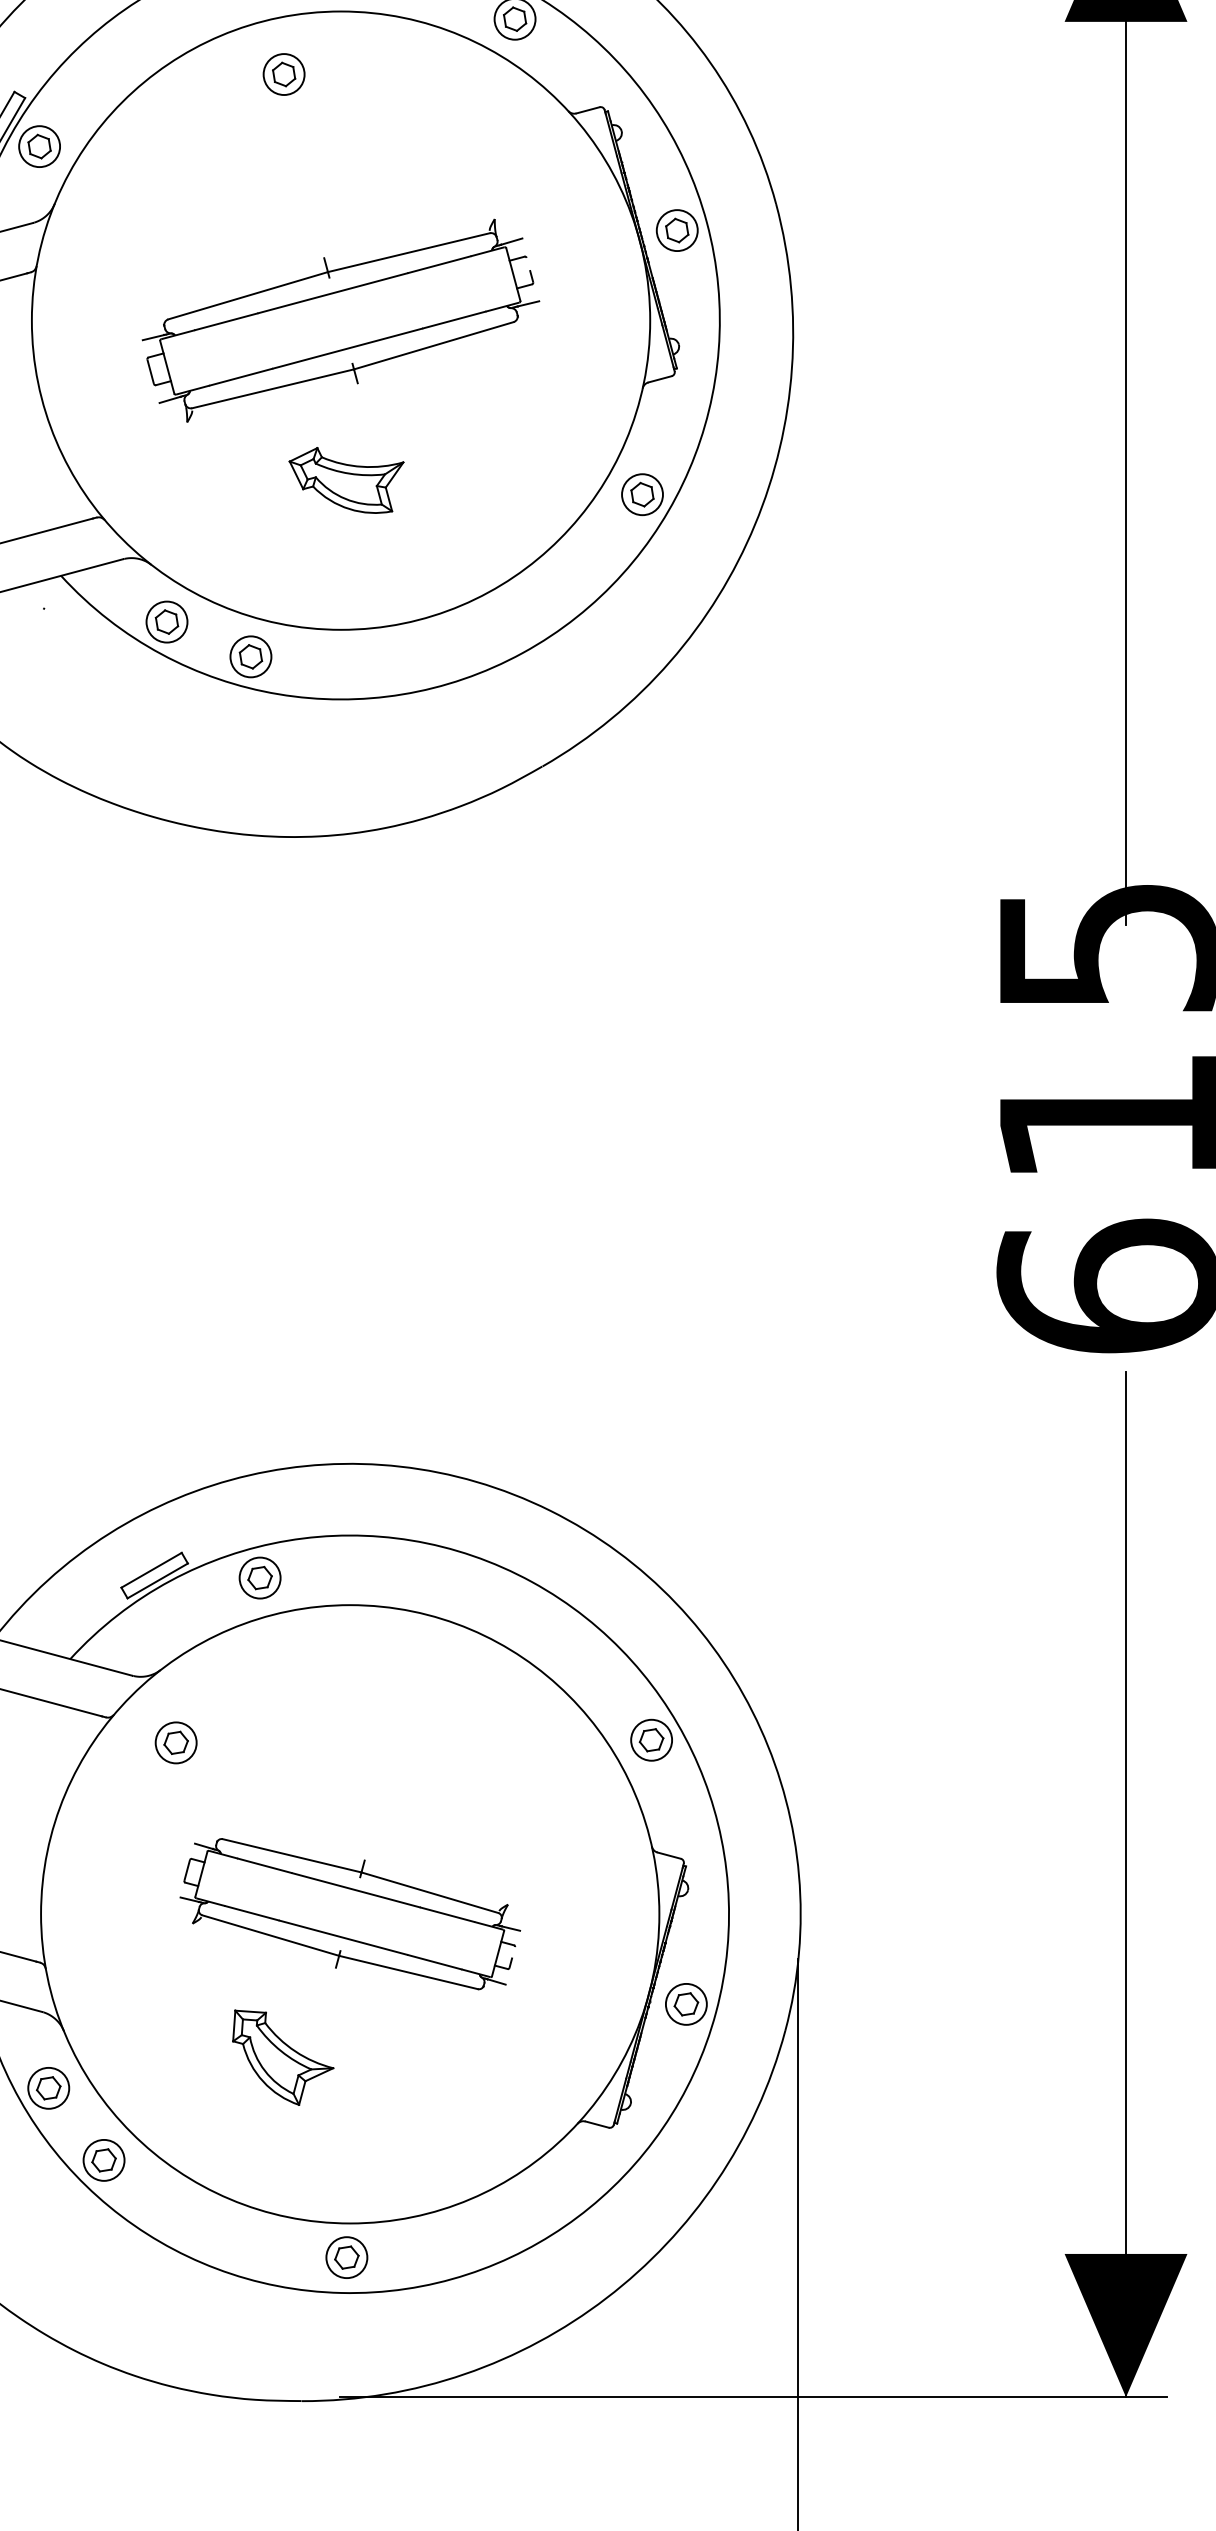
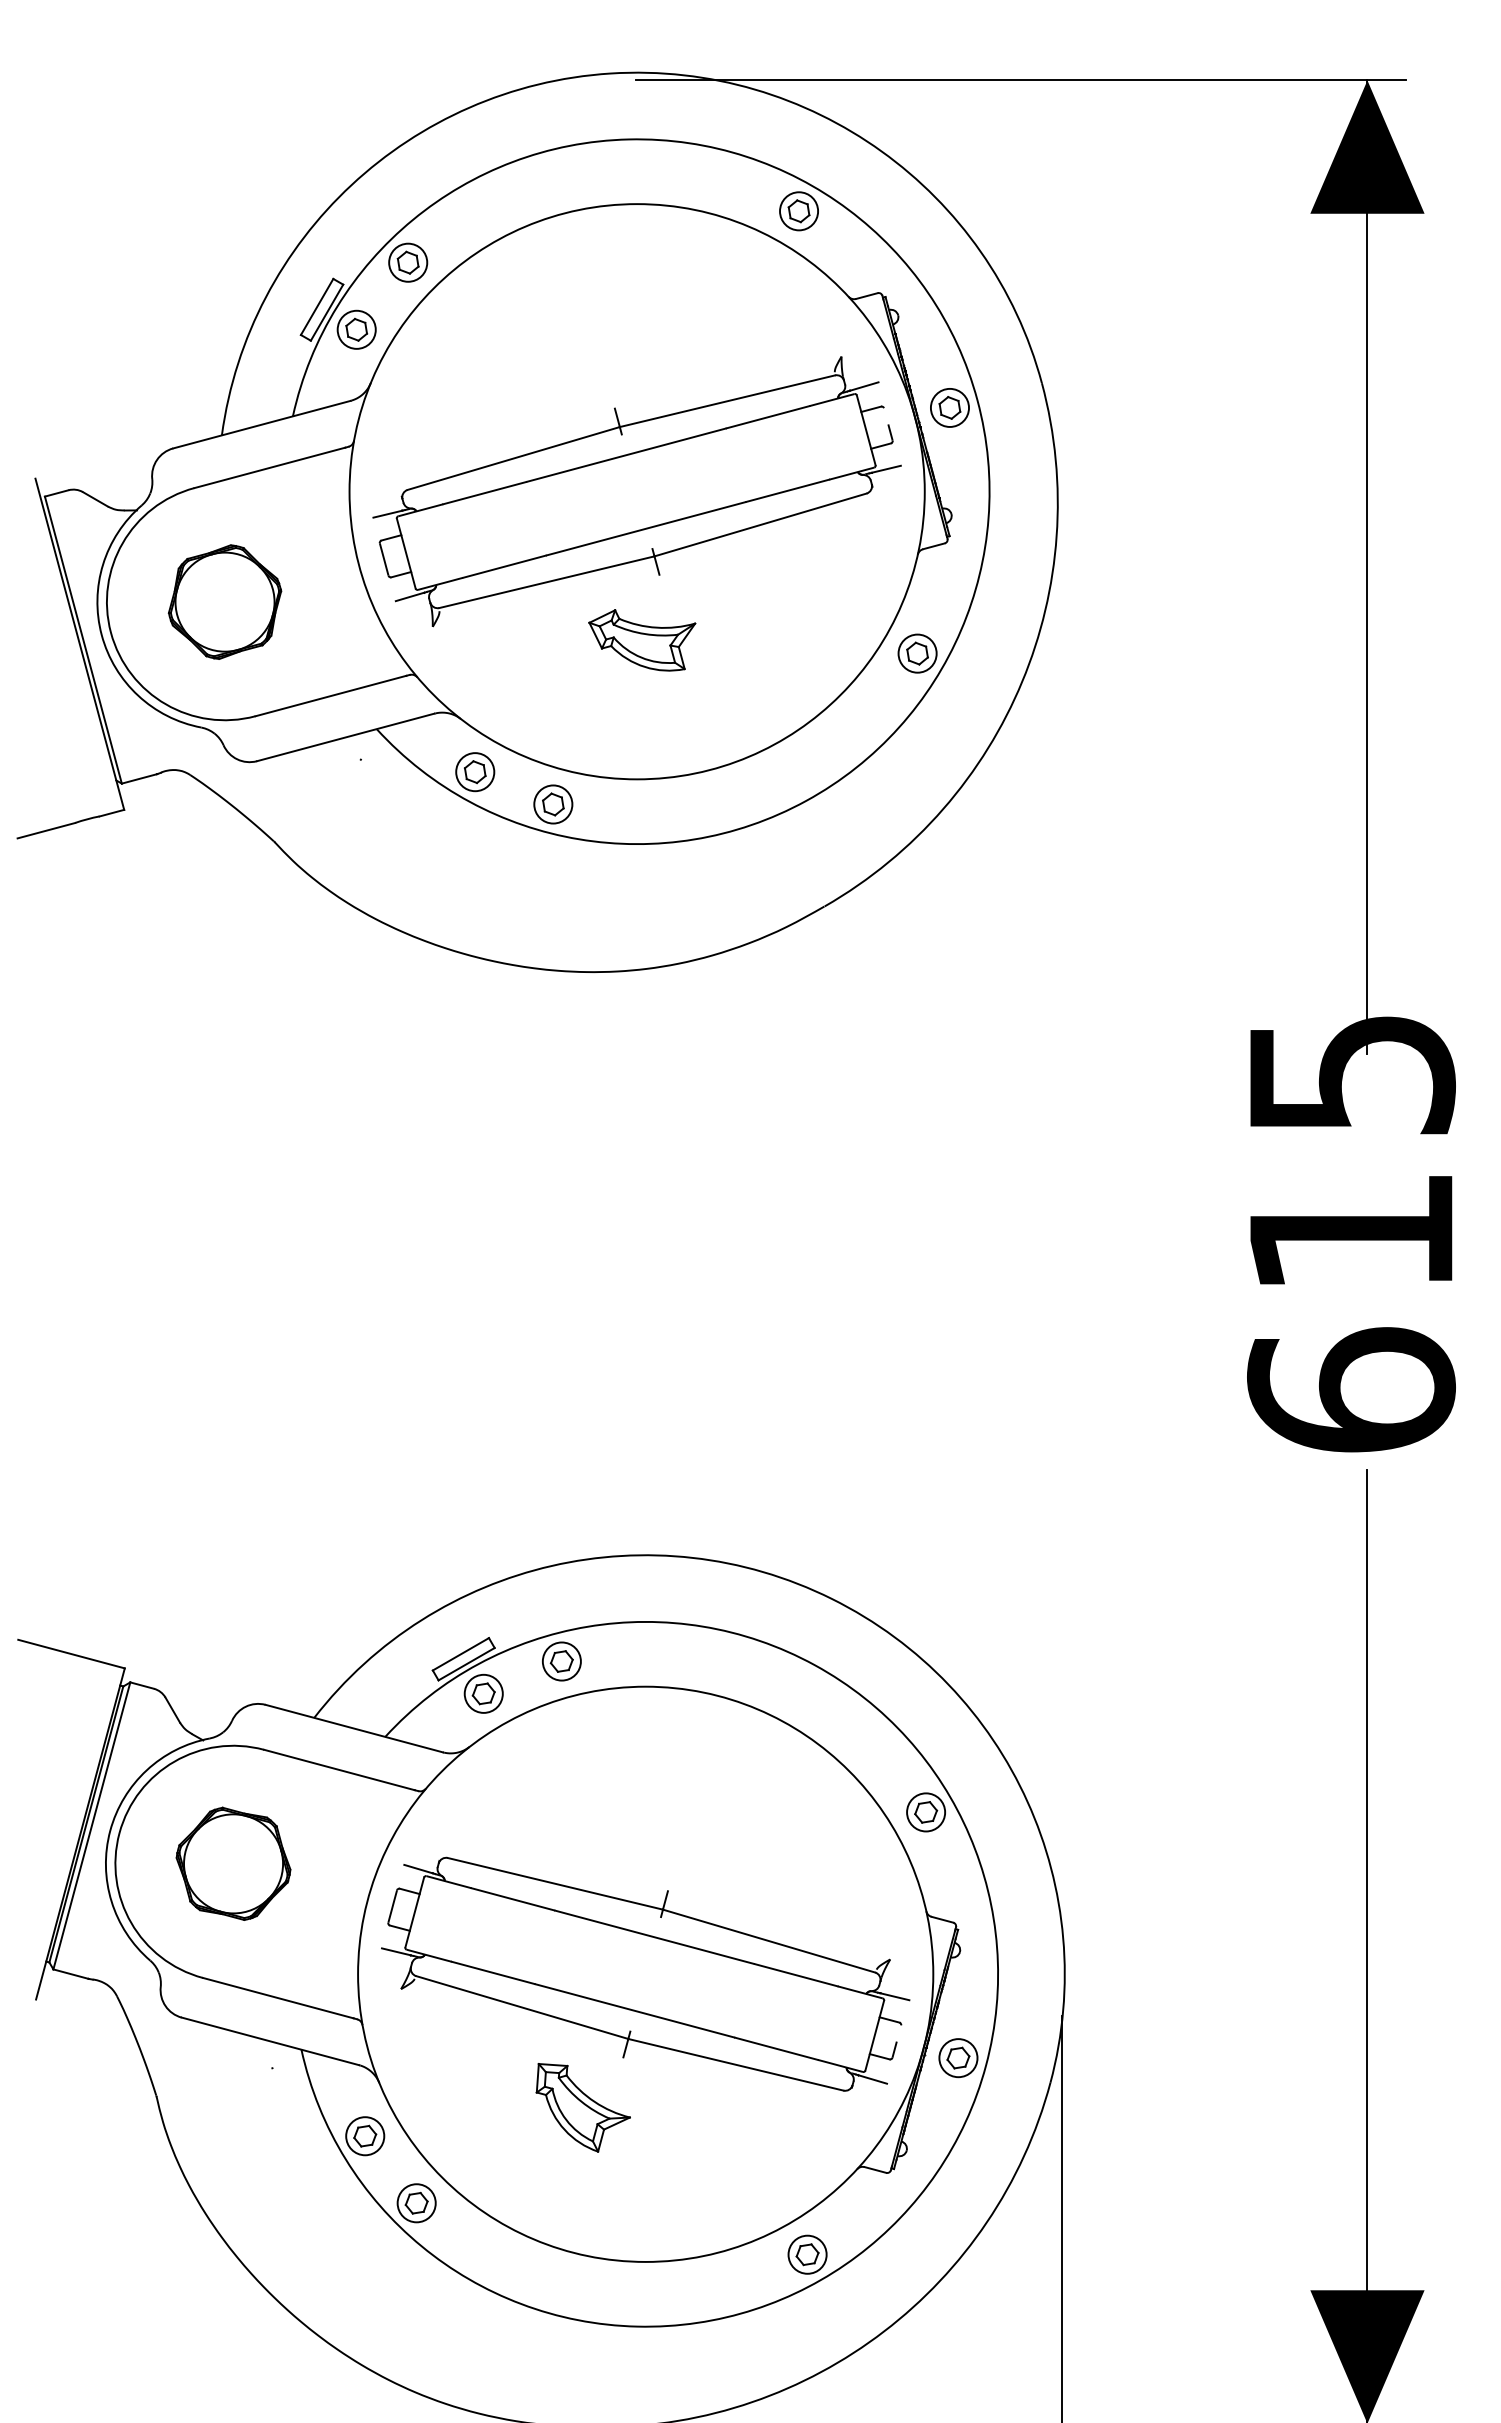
part: (284, 74) -> (408, 262), moved
part: (340, 320) -> (636, 491), size x1.43
part: (175, 1742) -> (483, 1693), moved
part: (350, 1913) -> (645, 1973), size x1.67
part: (346, 2257) -> (807, 2254), moved

